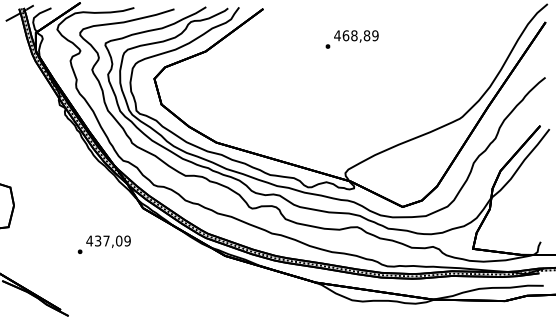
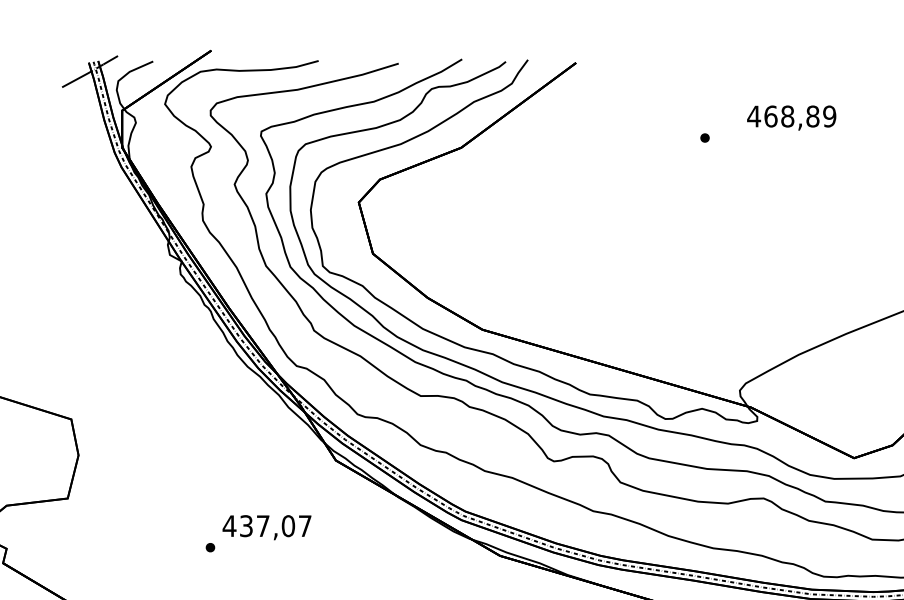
text: (356, 36) -> (791, 117), moved
text: (127, 240) -> (304, 525), 437,09 -> 437,07

